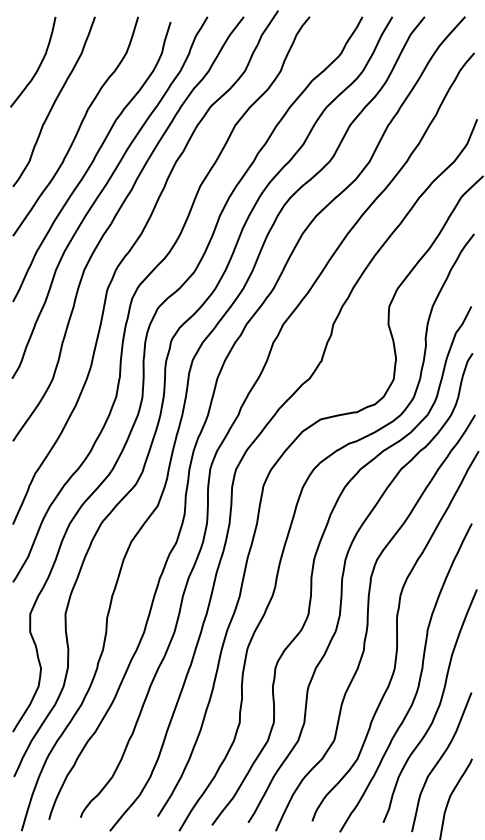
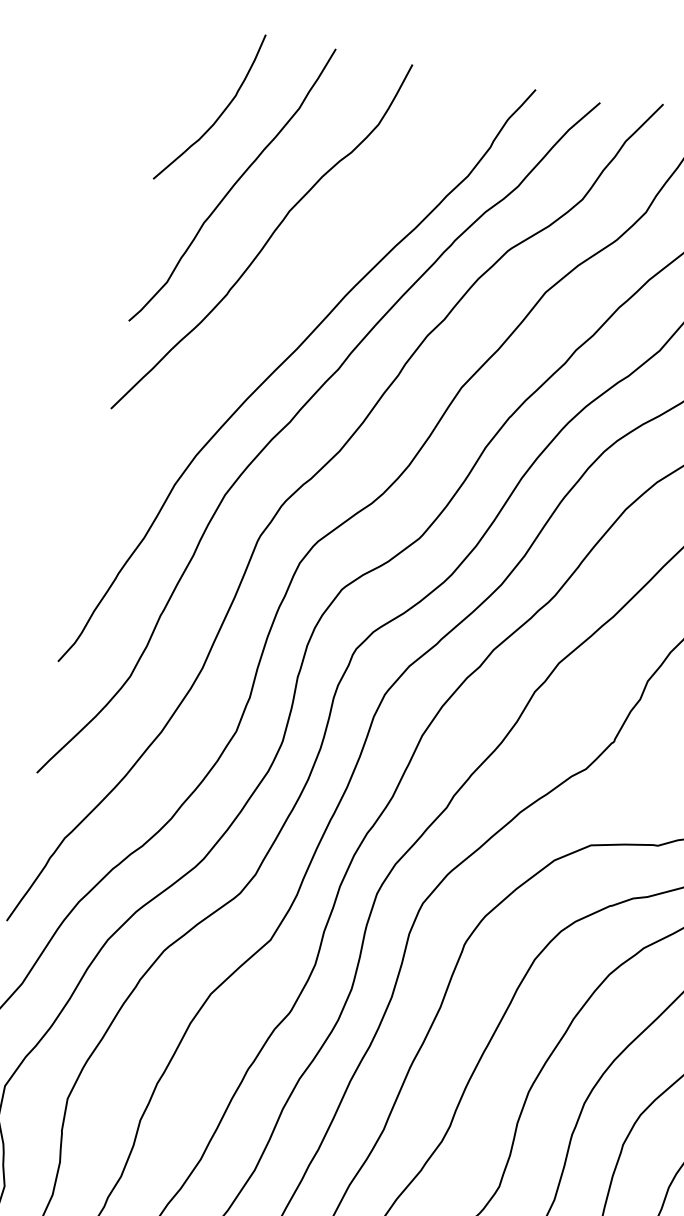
curve: (91, 161) -> (277, 304), removed

